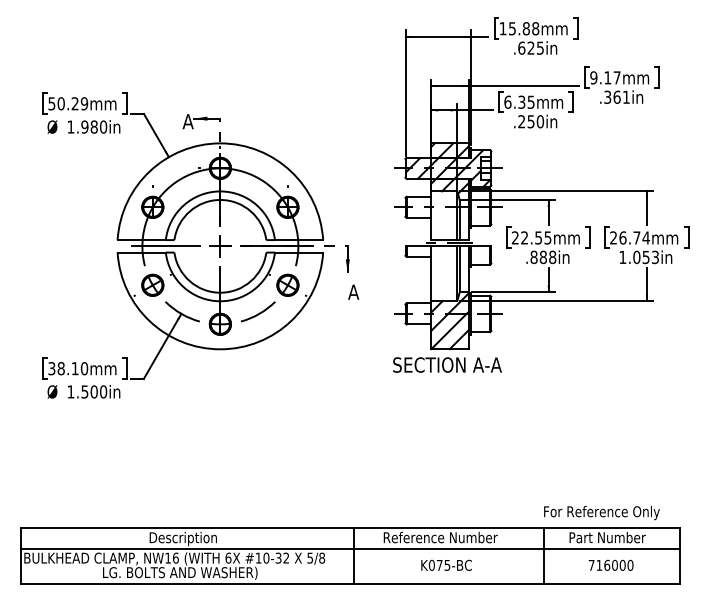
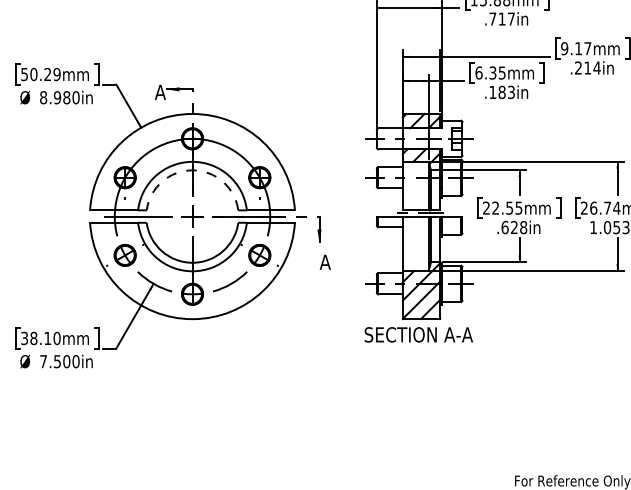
text: (530, 47) -> (501, 18), .625in -> .717in
text: (617, 96) -> (588, 67), .361in -> .214in
text: (531, 121) -> (502, 92), .250in -> .183in
text: (70, 126) -> (43, 97), 1.980in -> 8.980in
hatch: (447, 168) -> (418, 138), removed
arc: (220, 199) -> (192, 169), solid -> dashed
text: (538, 257) -> (509, 227), .888in -> .628in
text: (70, 391) -> (43, 361), 1.500in -> 7.500in

